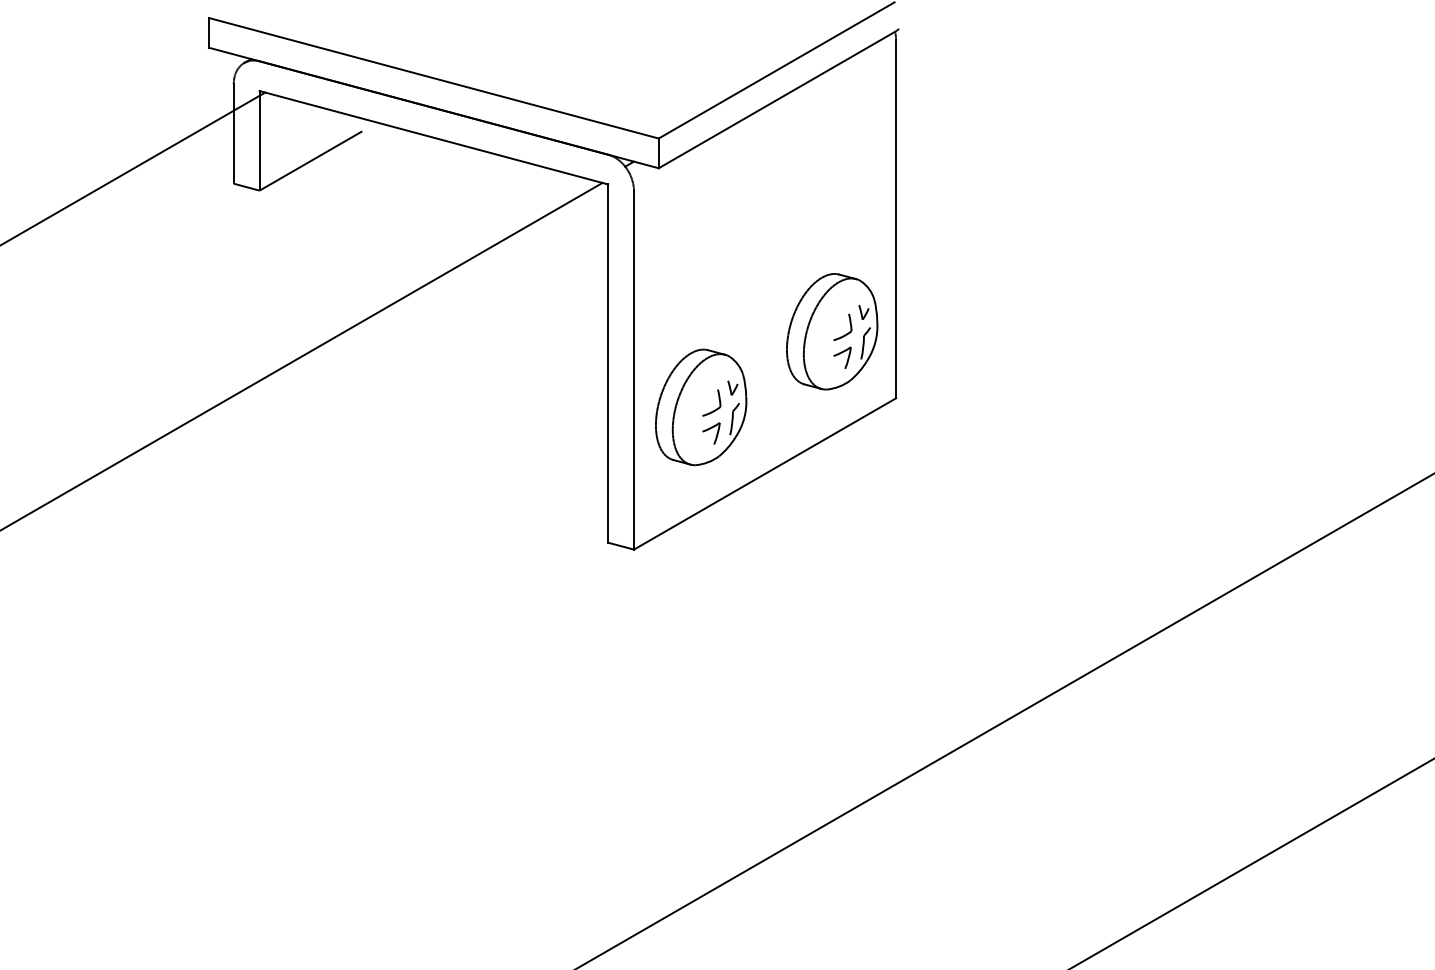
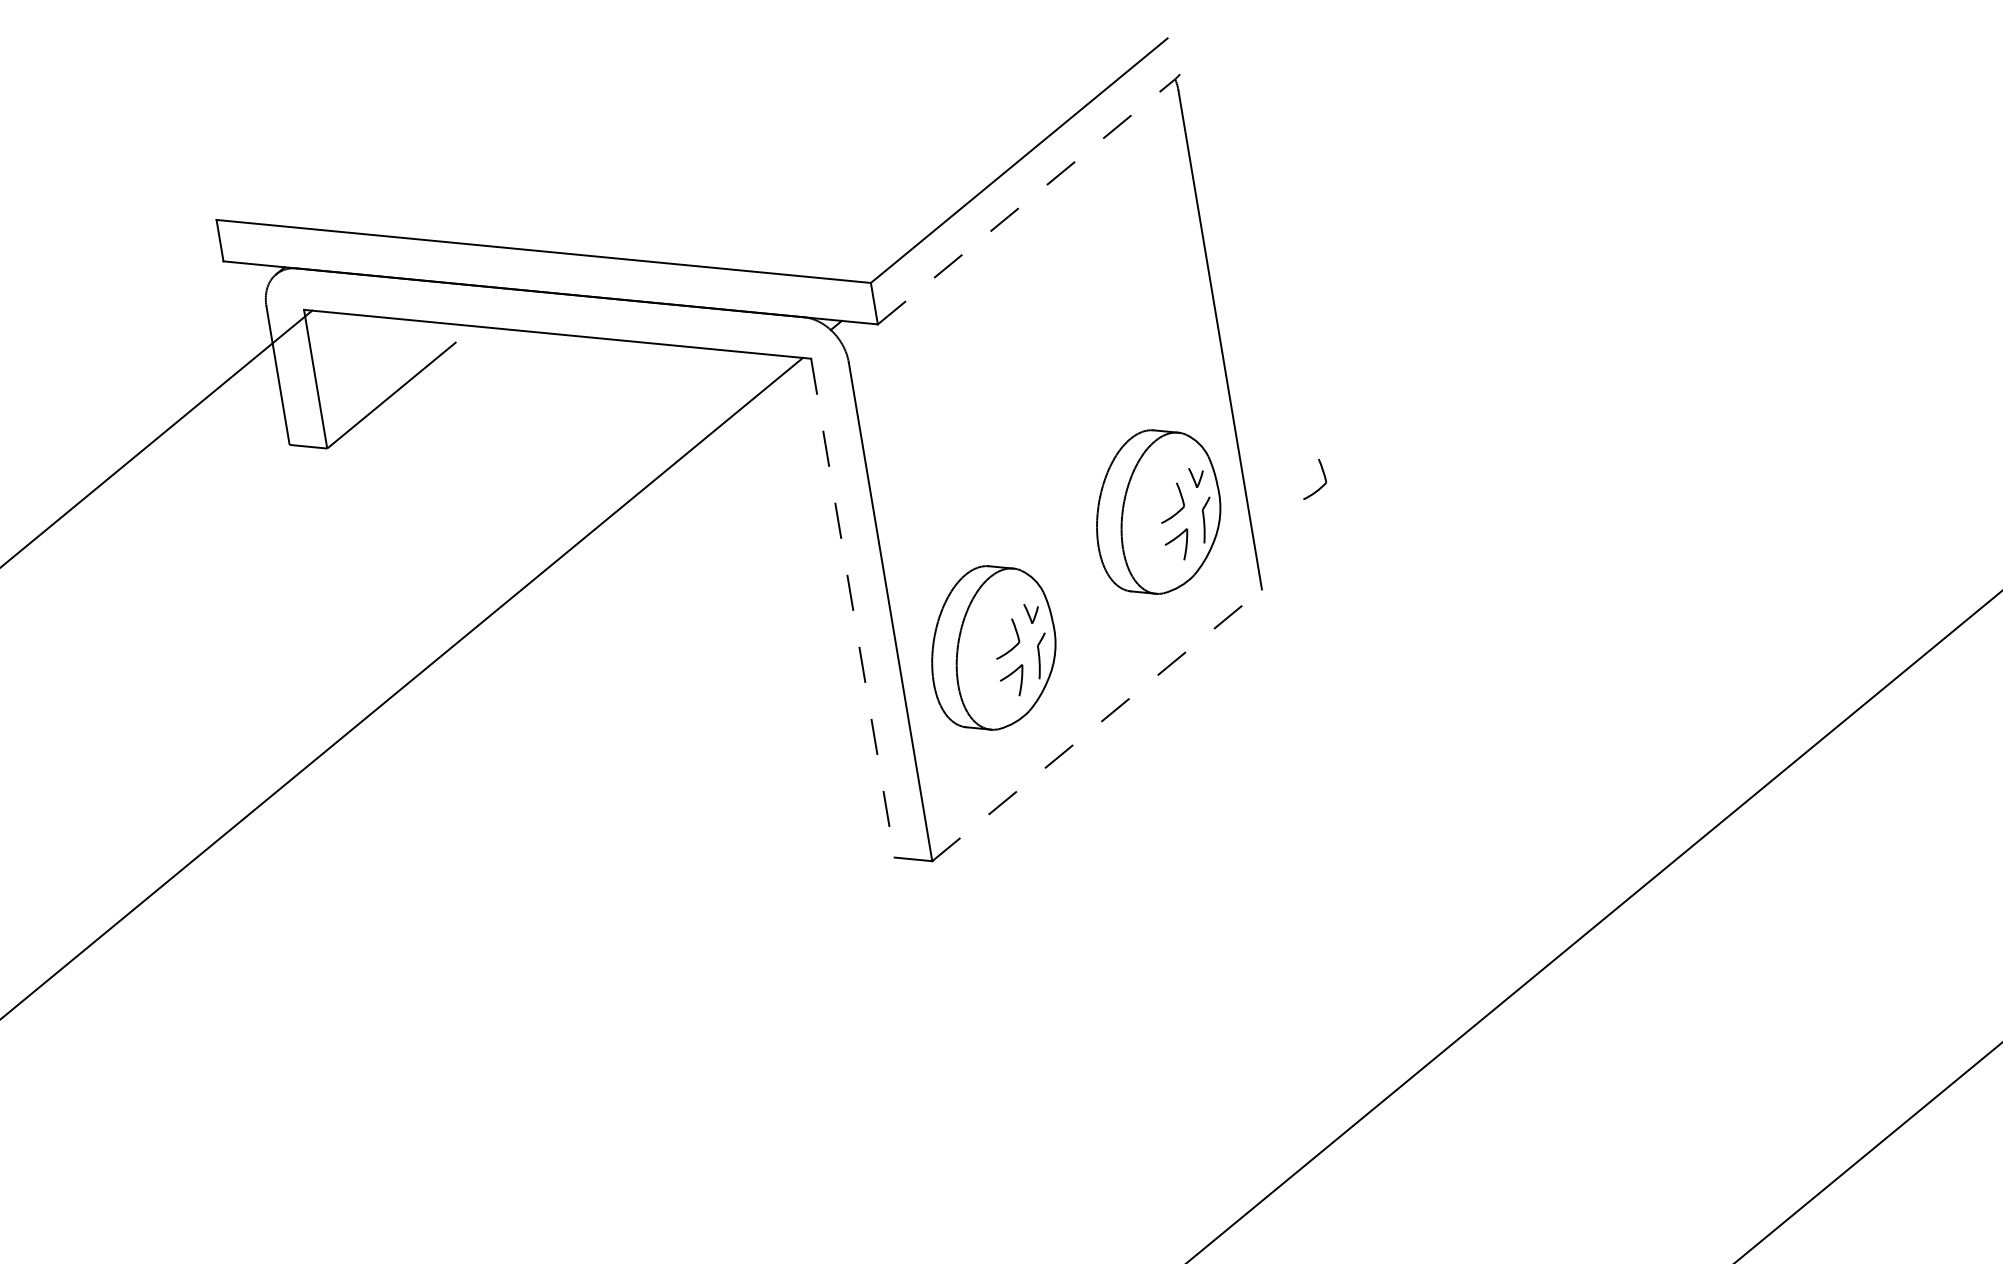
line: (777, 99) -> (1027, 200), solid -> dashed
part: (951, 323) -> (1321, 472), added
line: (608, 364) -> (853, 609), solid -> dashed
line: (765, 473) -> (1097, 724), solid -> dashed

